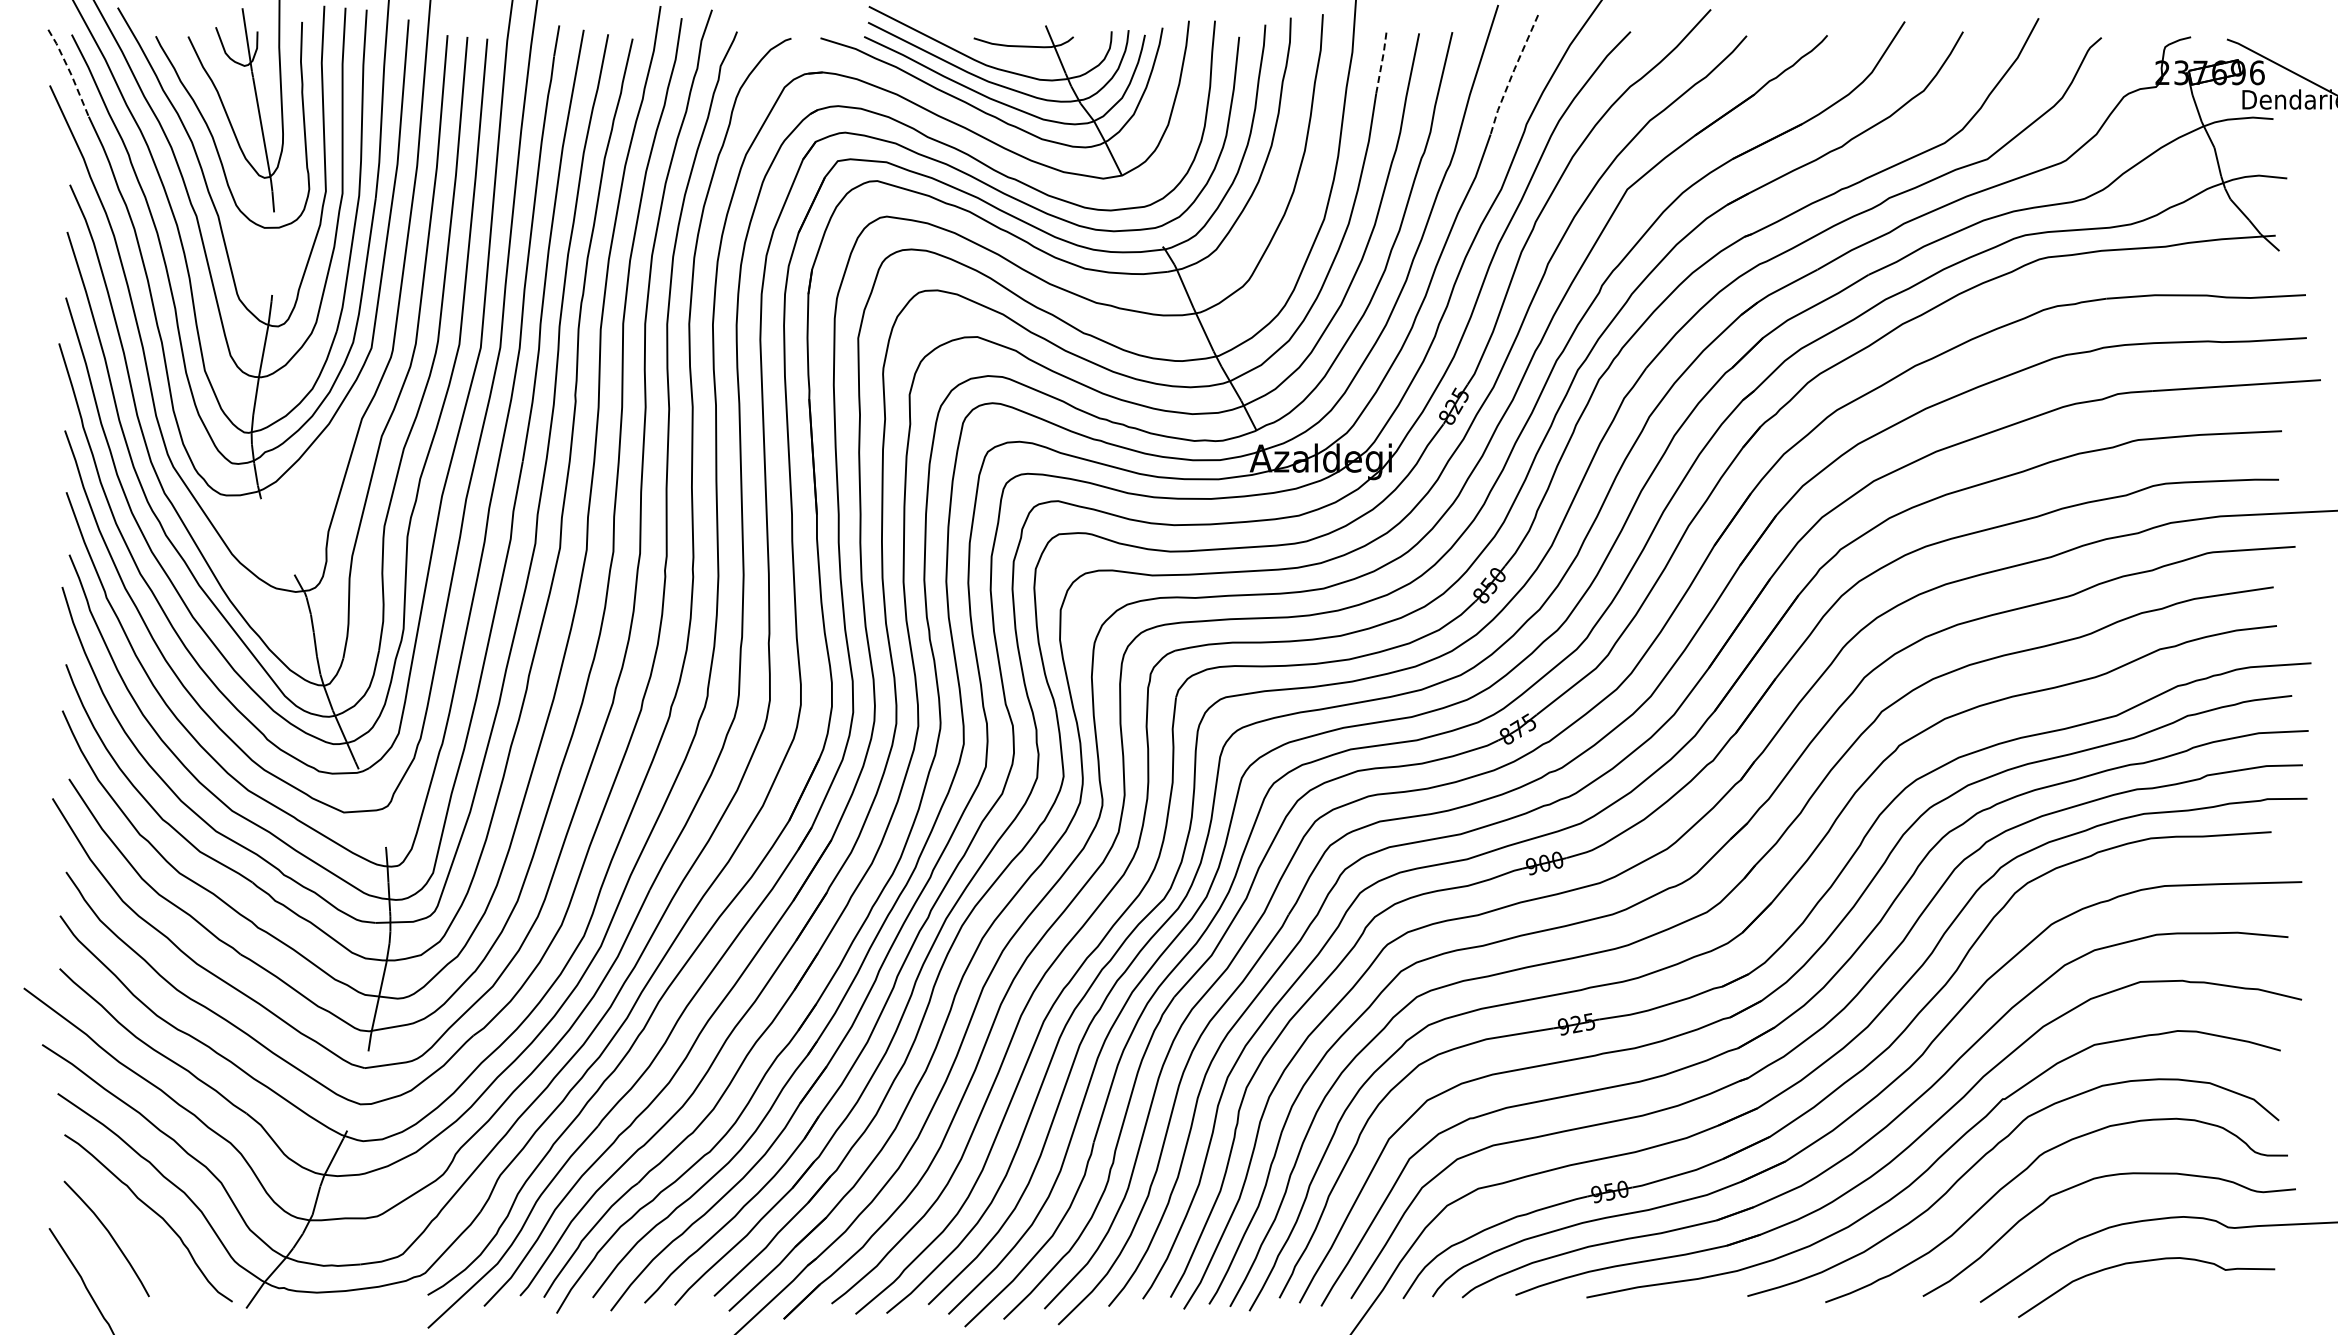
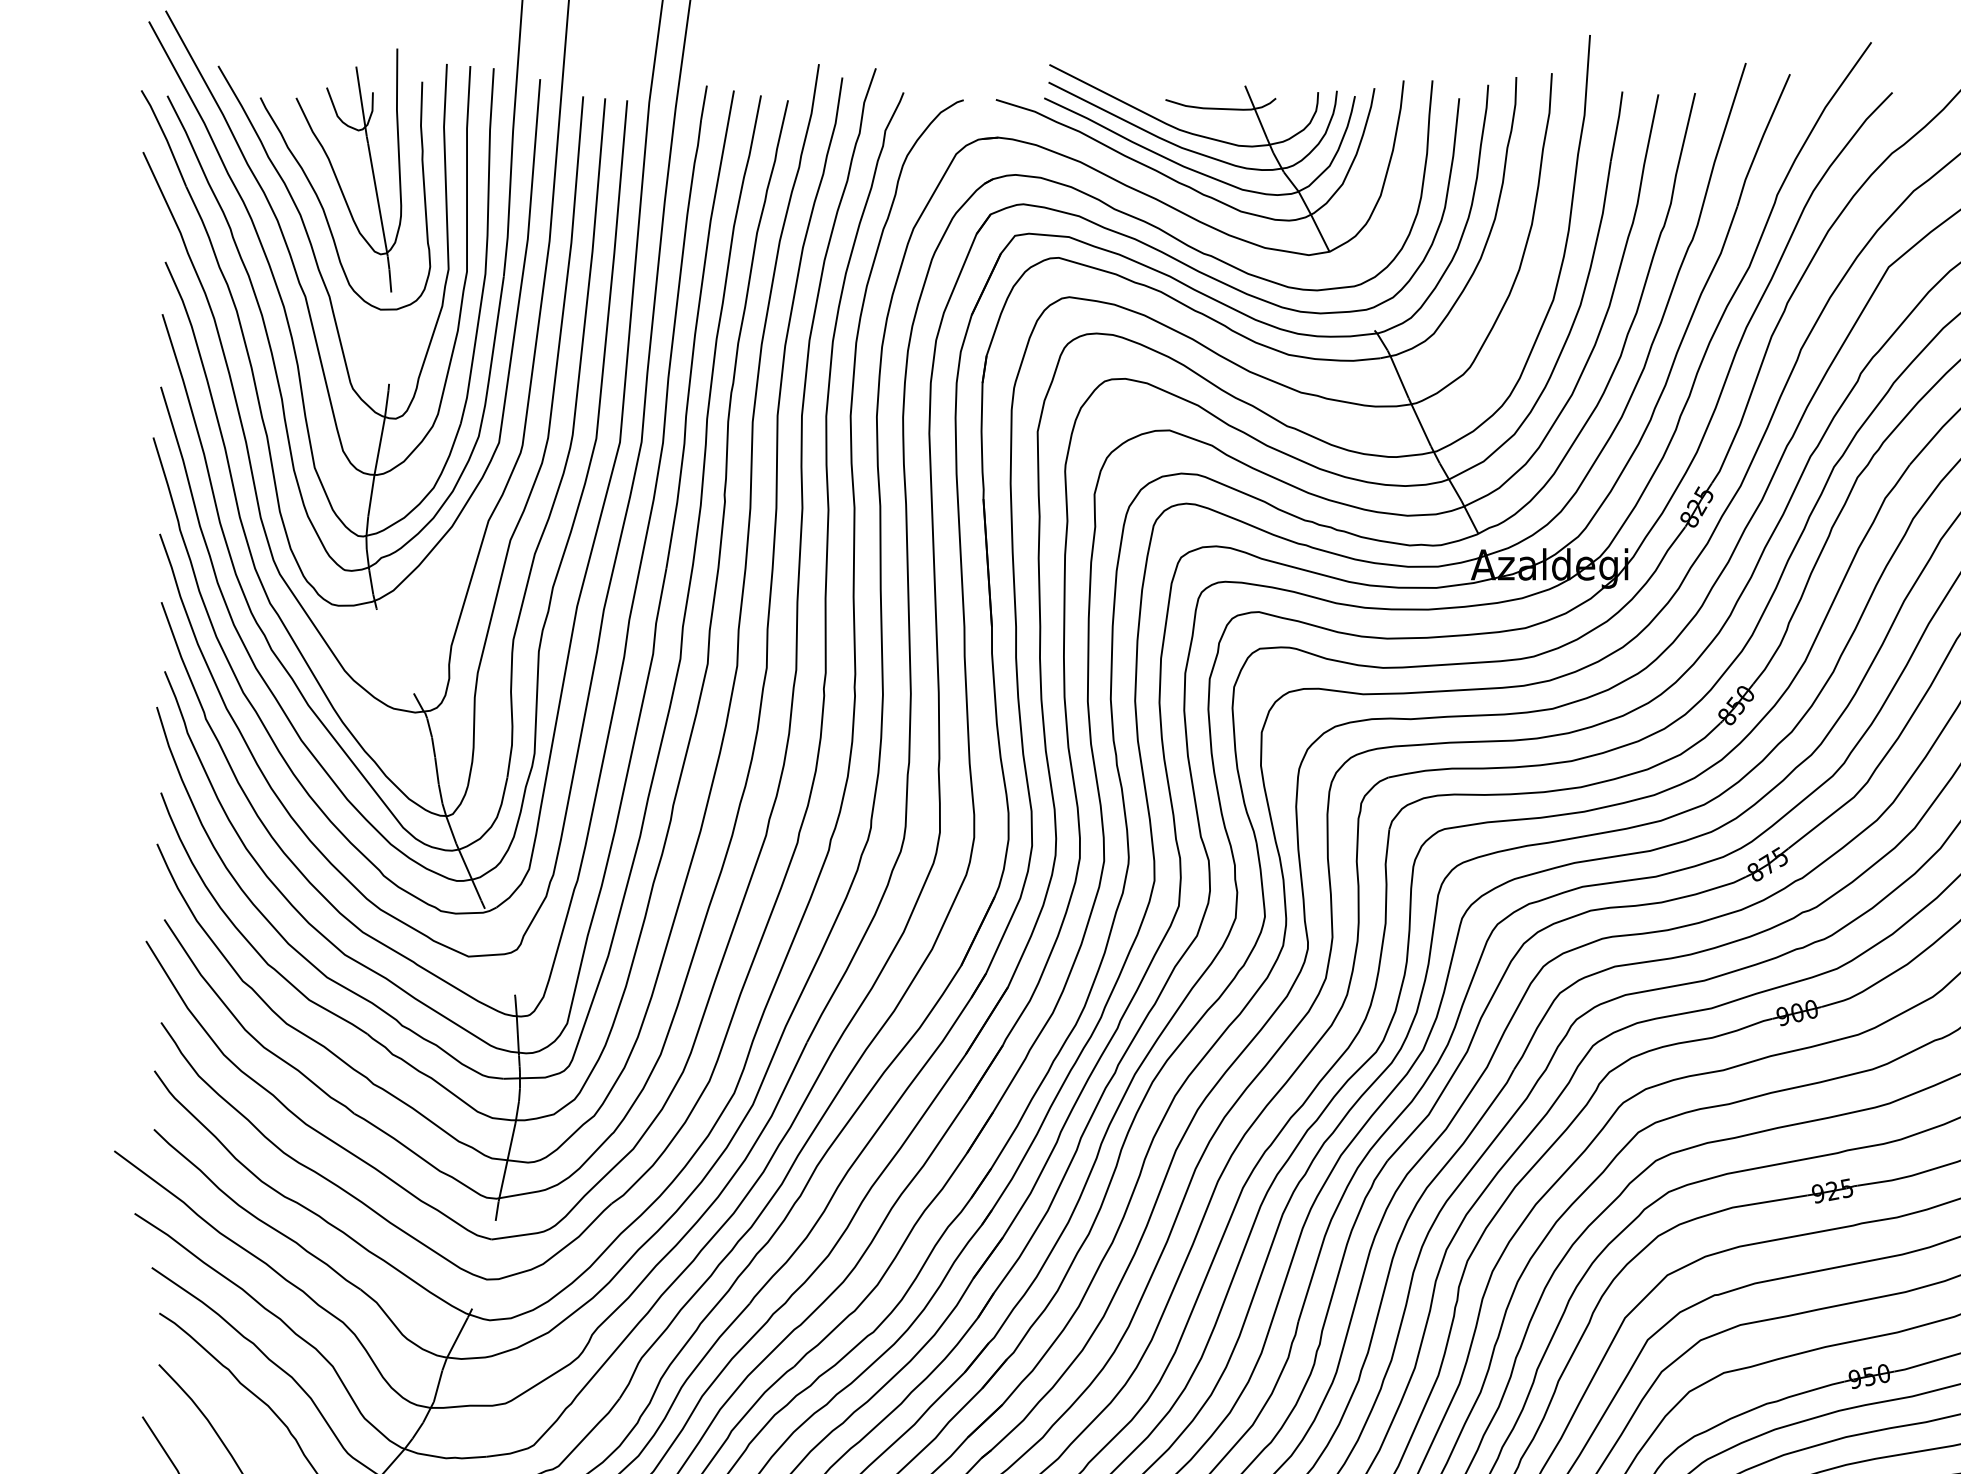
line: (1382, 61) -> (1617, 125), dashed -> solid
line: (70, 72) -> (165, 137), dashed -> solid
line: (1512, 74) -> (1761, 139), dashed -> solid

